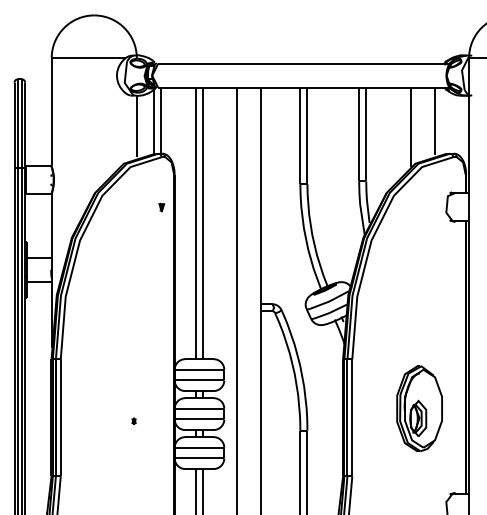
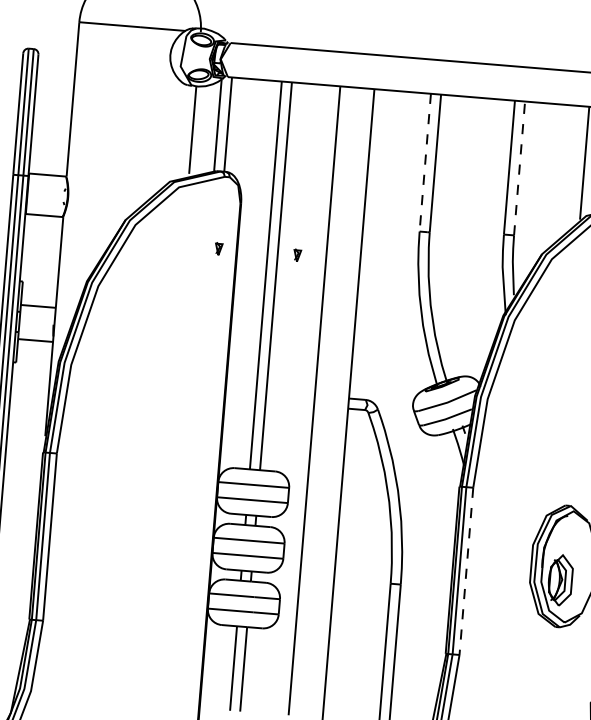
line: (366, 134) -> (519, 168), solid -> dashed
line: (300, 136) -> (425, 163), solid -> dashed
part: (216, 207) -> (297, 255), added
line: (352, 417) -> (466, 571), solid -> dashed
part: (133, 420) -> (153, 549), removed

